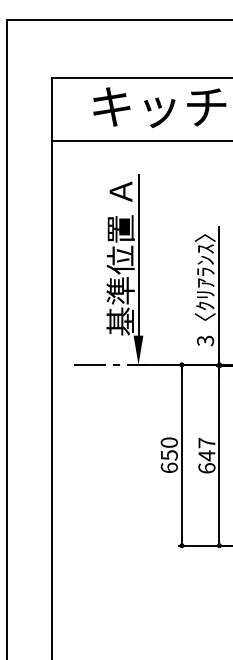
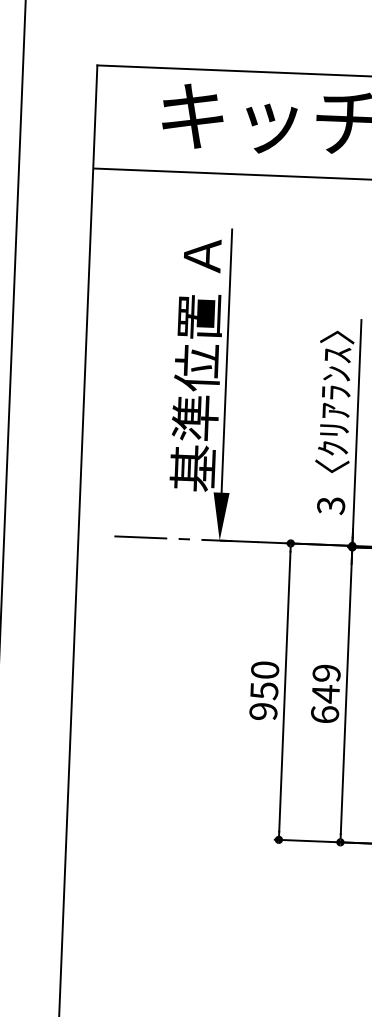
text: (206, 442) -> (326, 672), 647 -> 649
text: (168, 467) -> (262, 710), 650 -> 950

